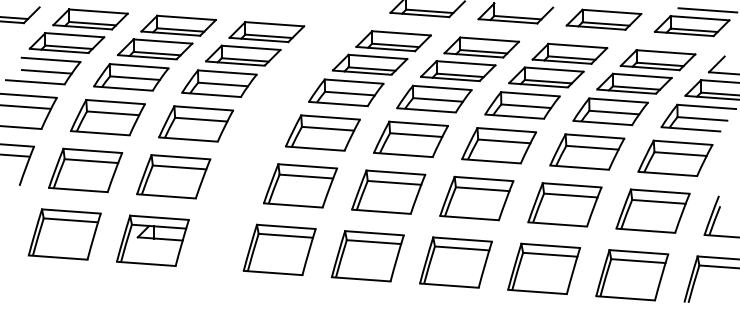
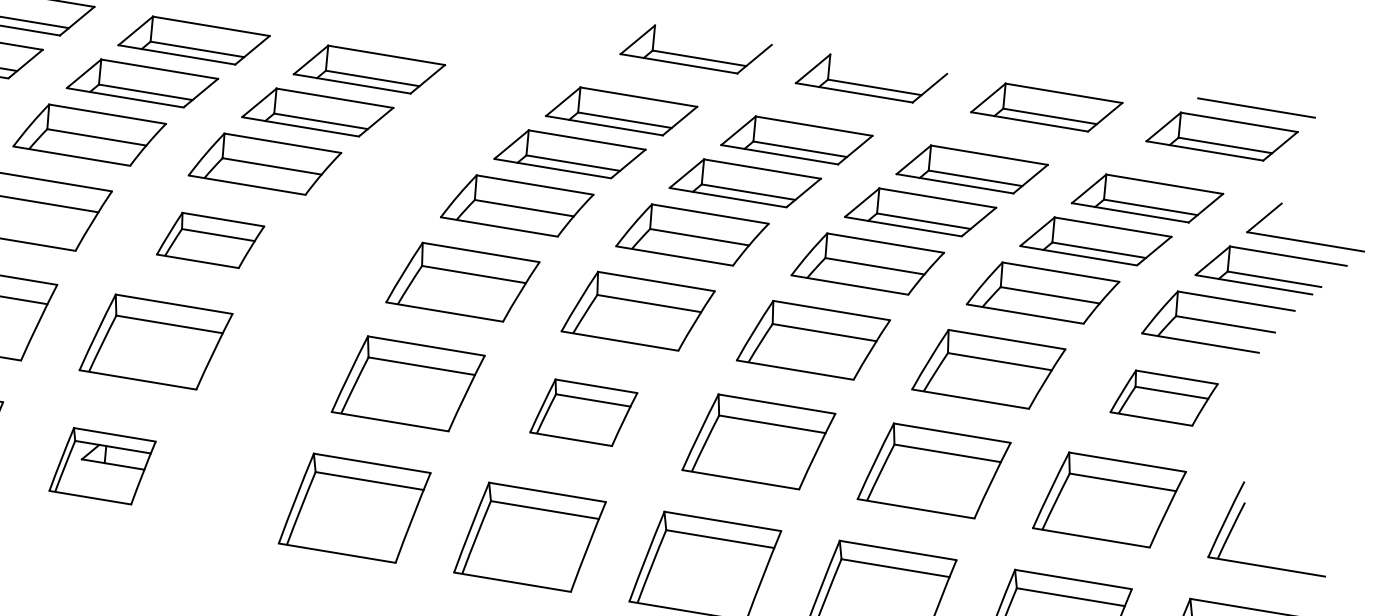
part: (195, 123) -> (209, 239), size x0.7
part: (675, 157) -> (1164, 396), size x0.7
part: (388, 191) -> (583, 411), size x0.7
part: (152, 240) -> (101, 465), size x0.7

